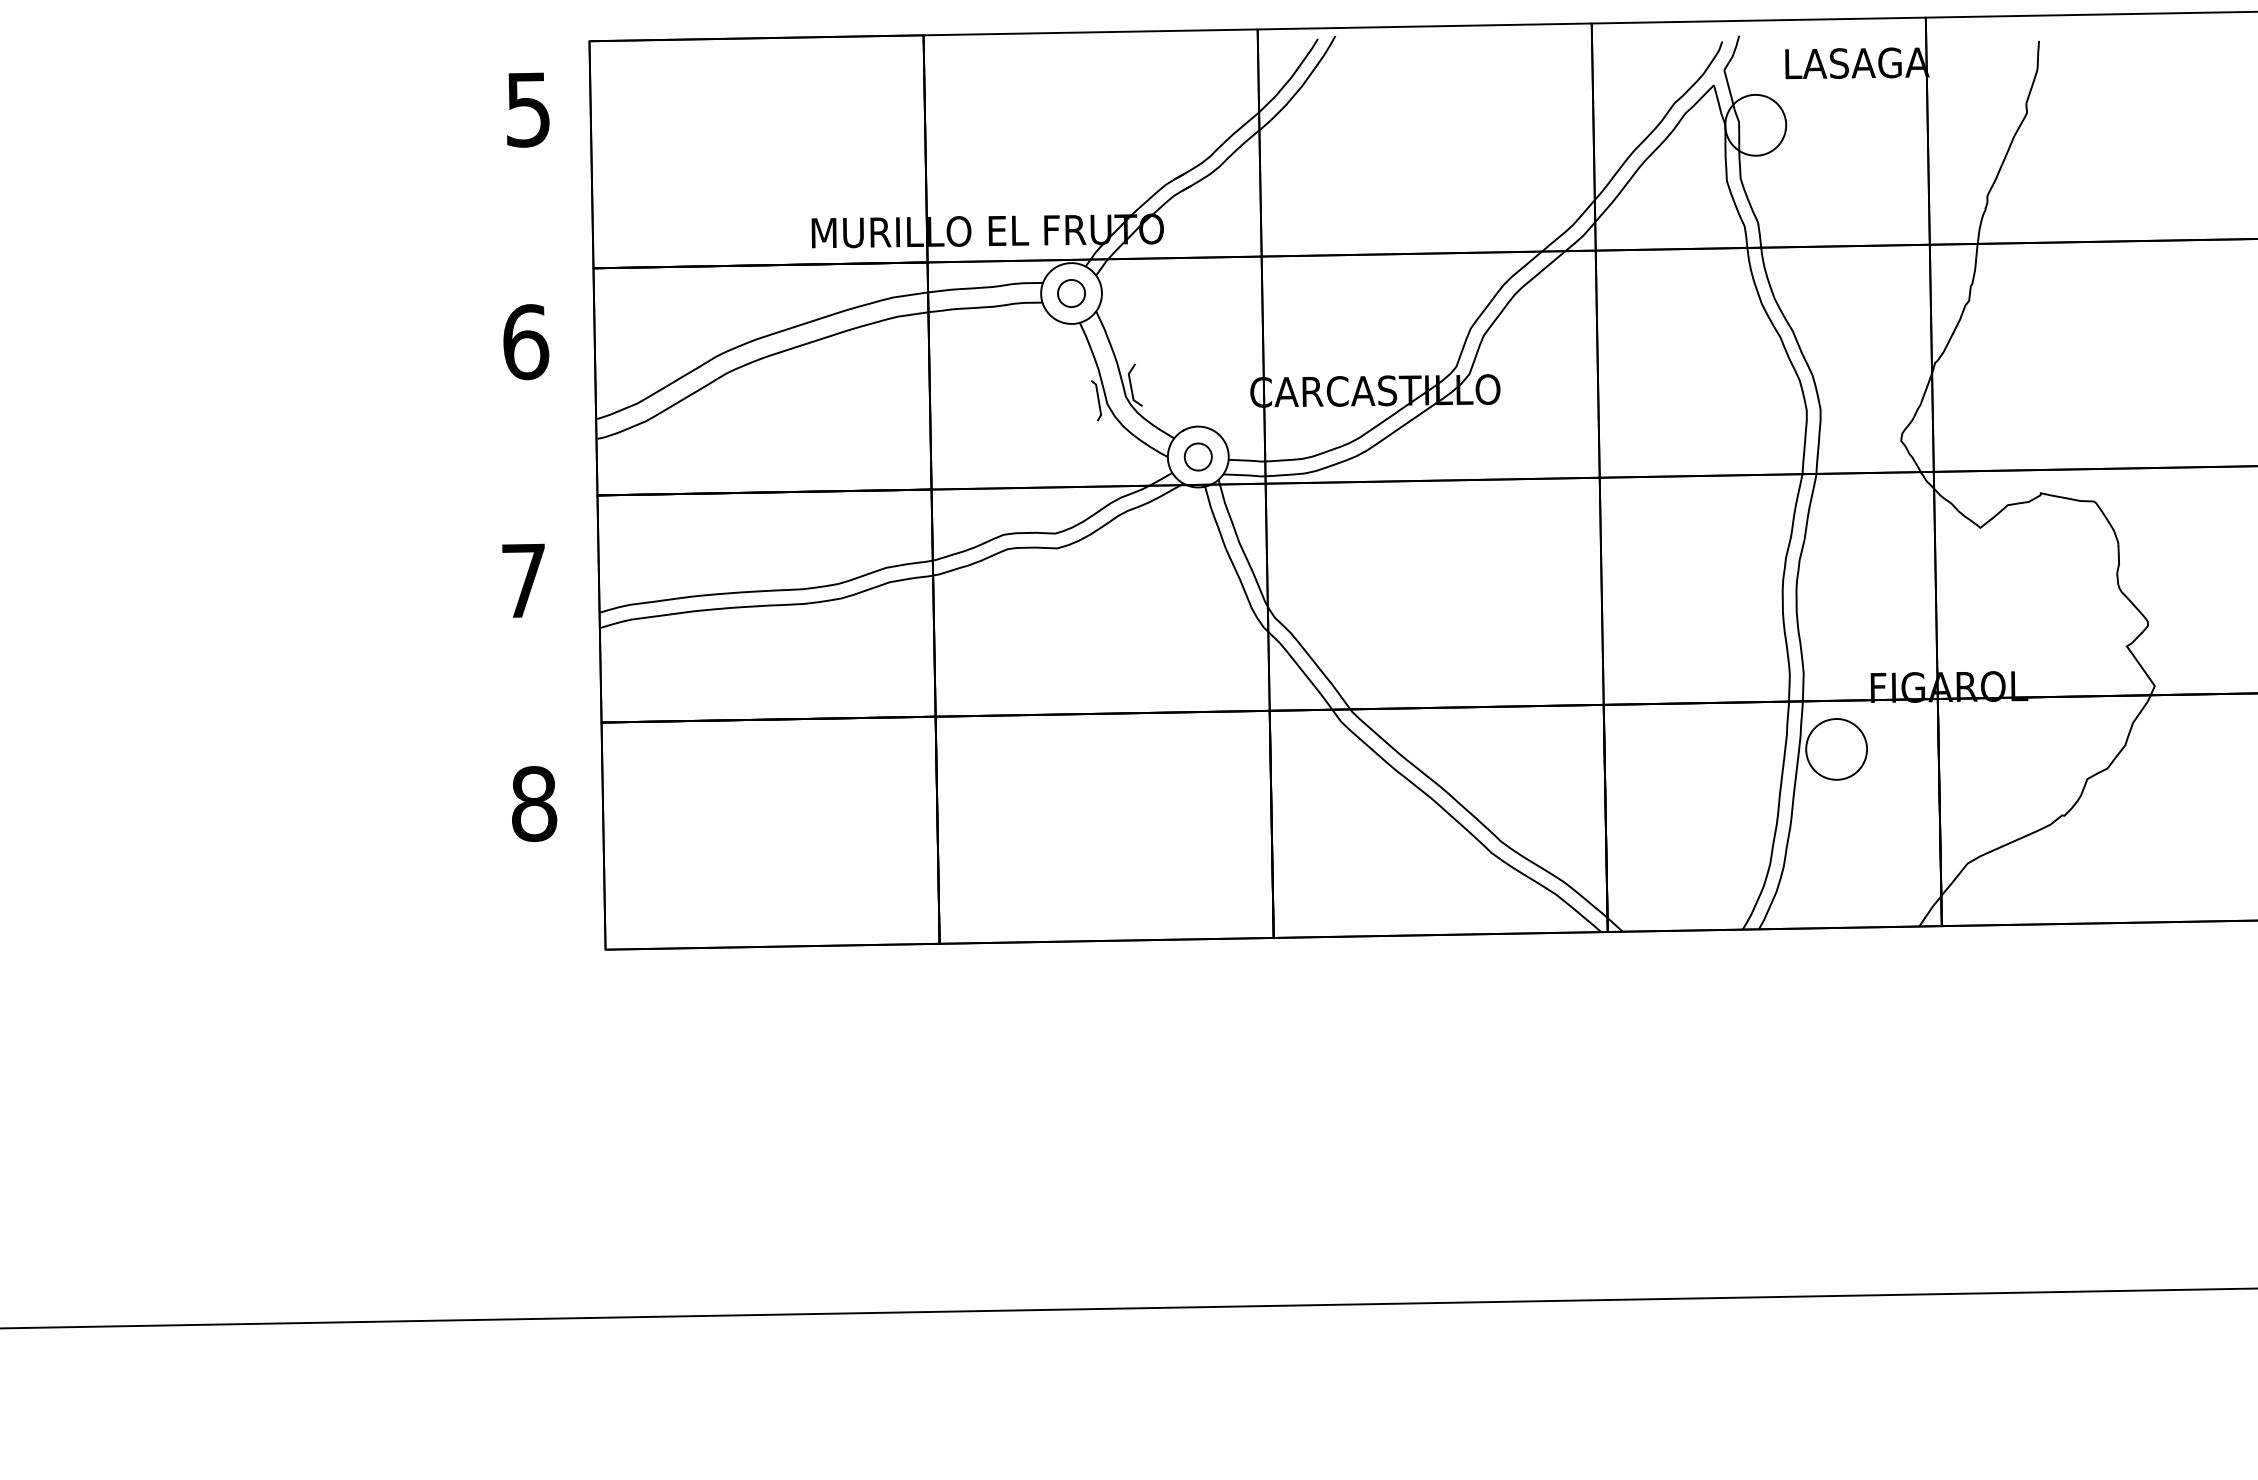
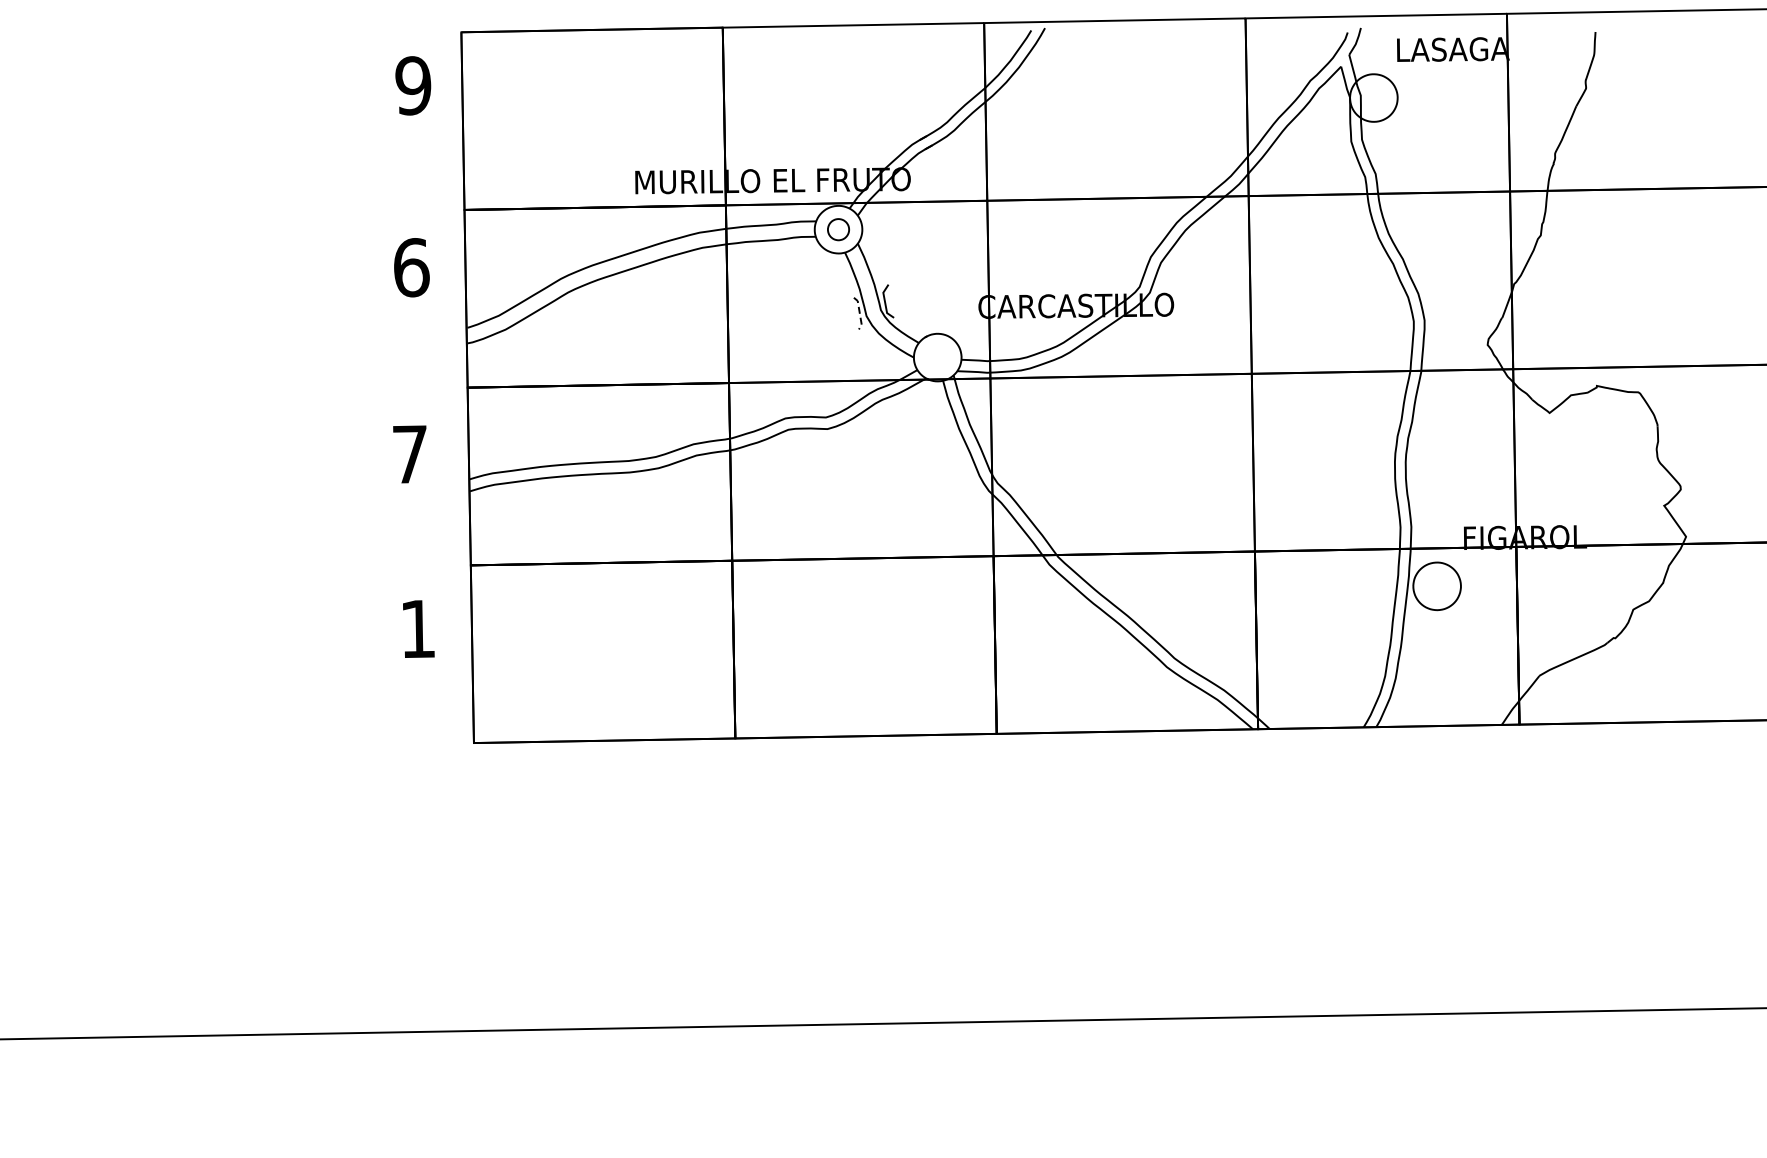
text: (528, 109) -> (413, 85), 5 -> 9
line: (1098, 400) -> (859, 313), solid -> dashed
part: (1198, 456) -> (937, 357), removed
text: (534, 803) -> (418, 628), 8 -> 1

